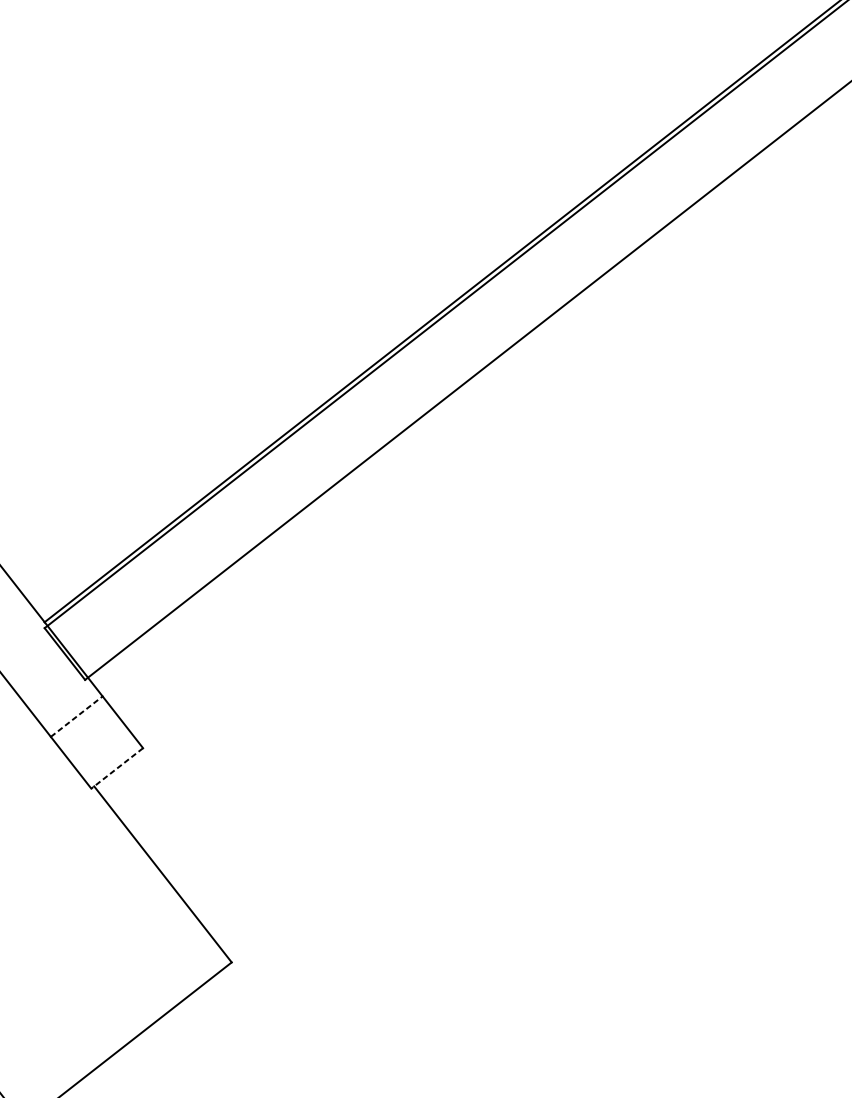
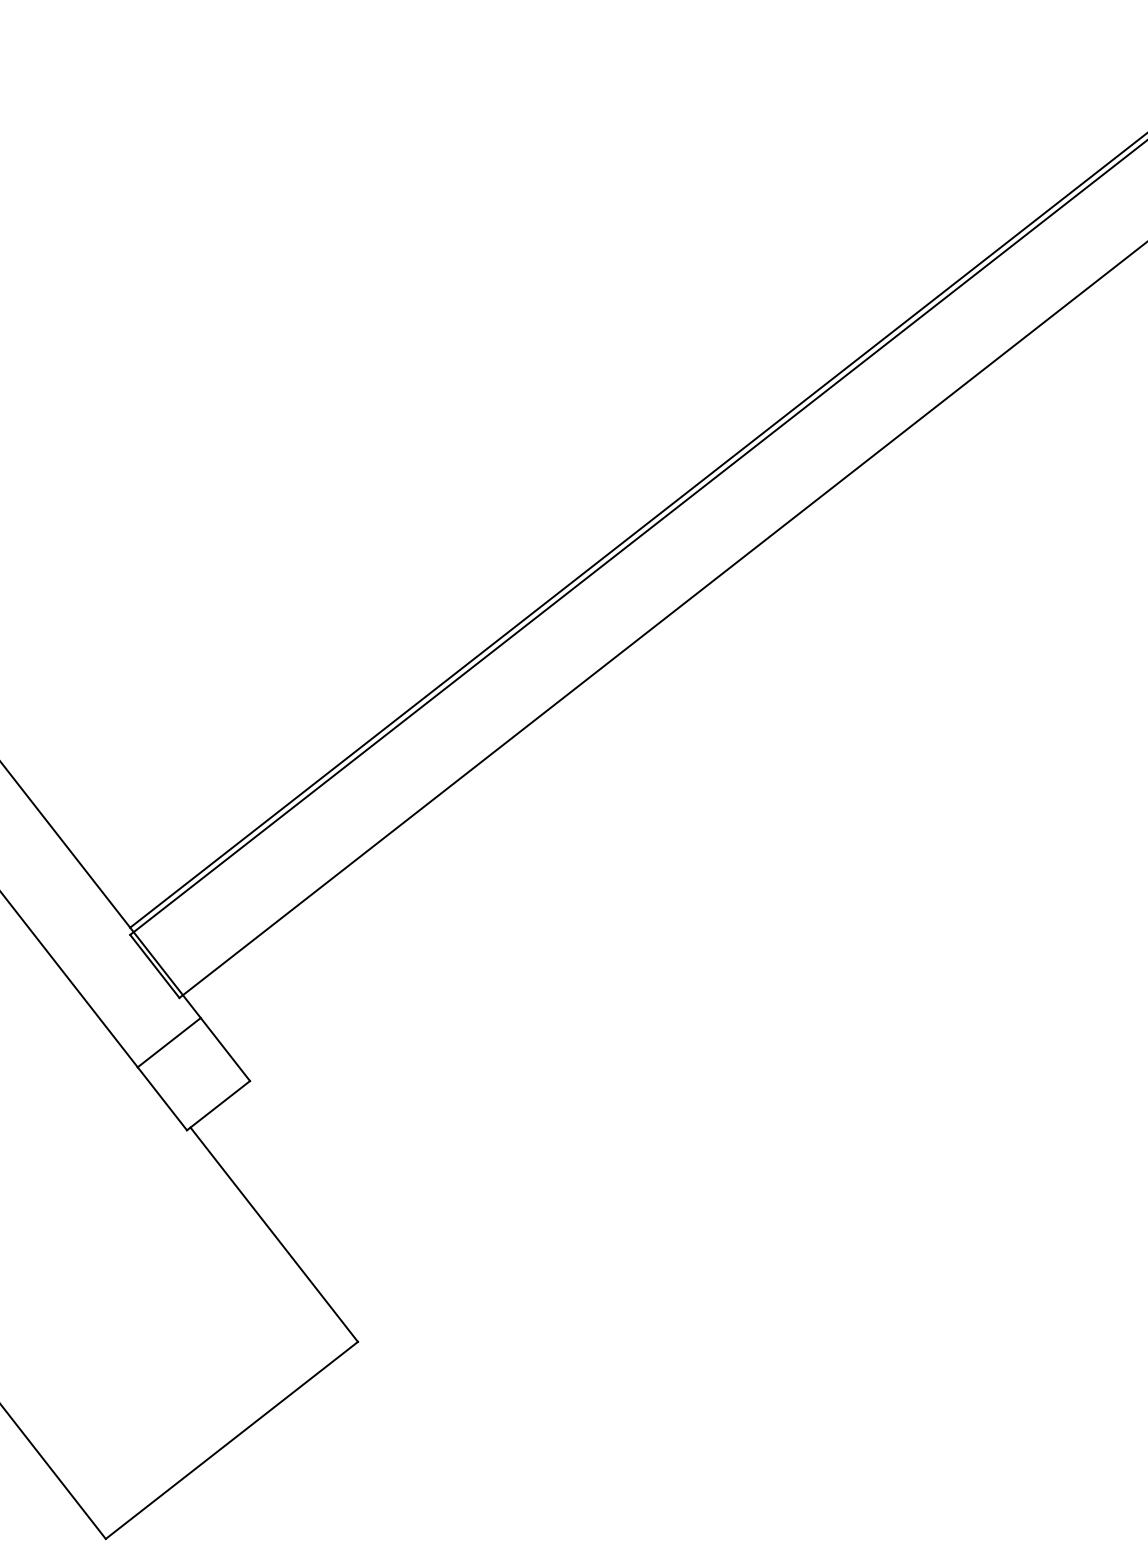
line: (76, 716) -> (169, 1042), dashed -> solid
line: (117, 769) -> (218, 1106), dashed -> solid

